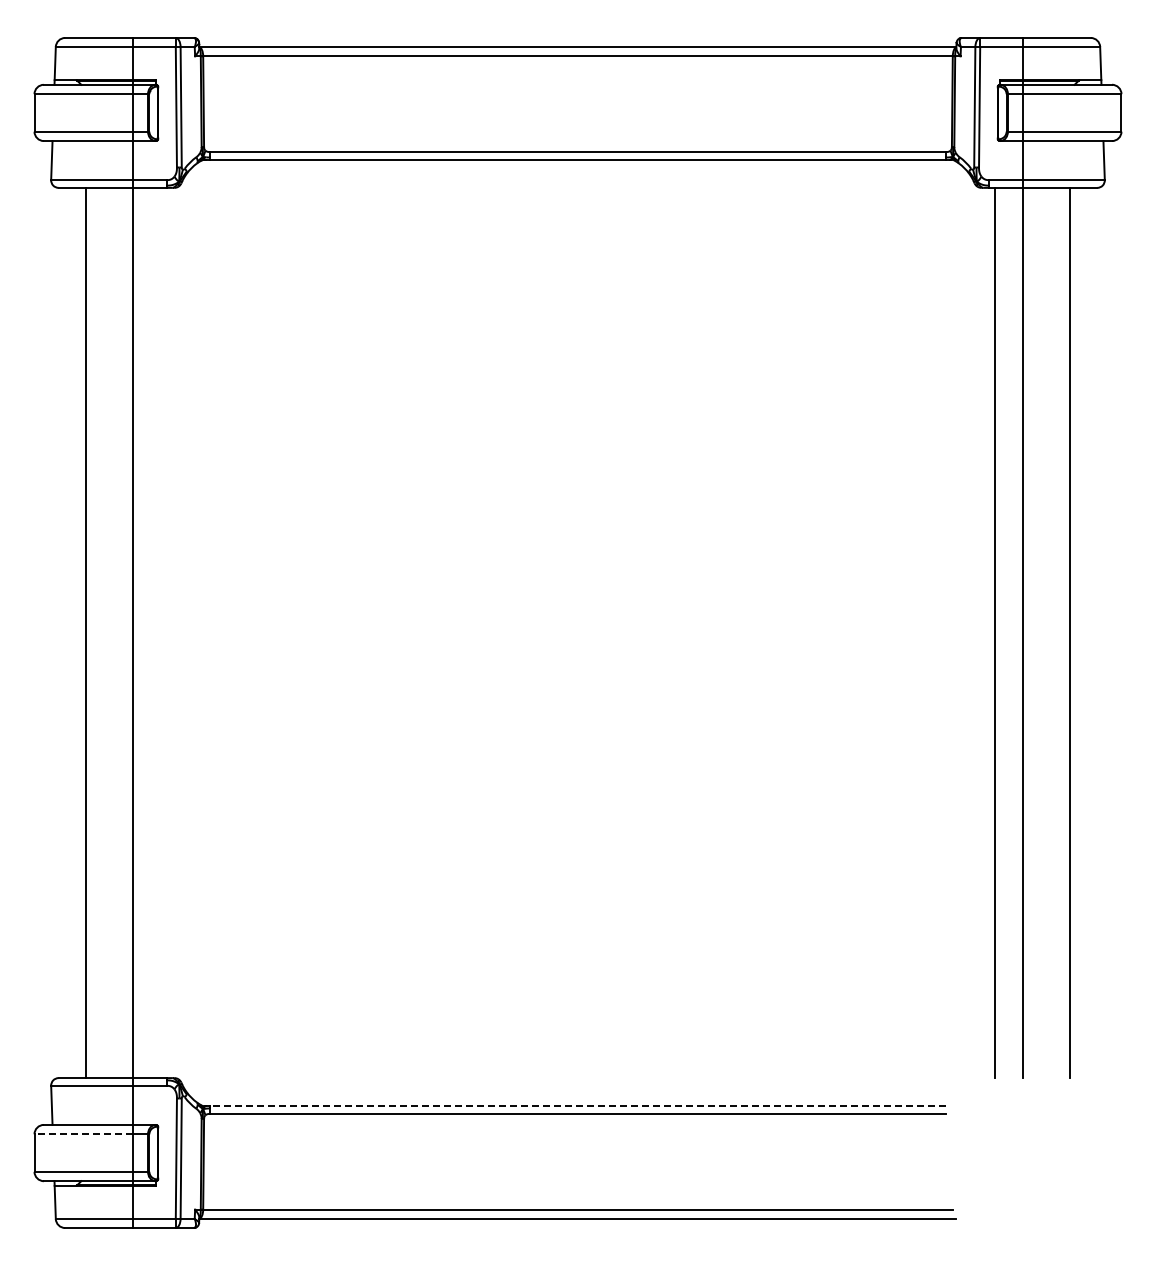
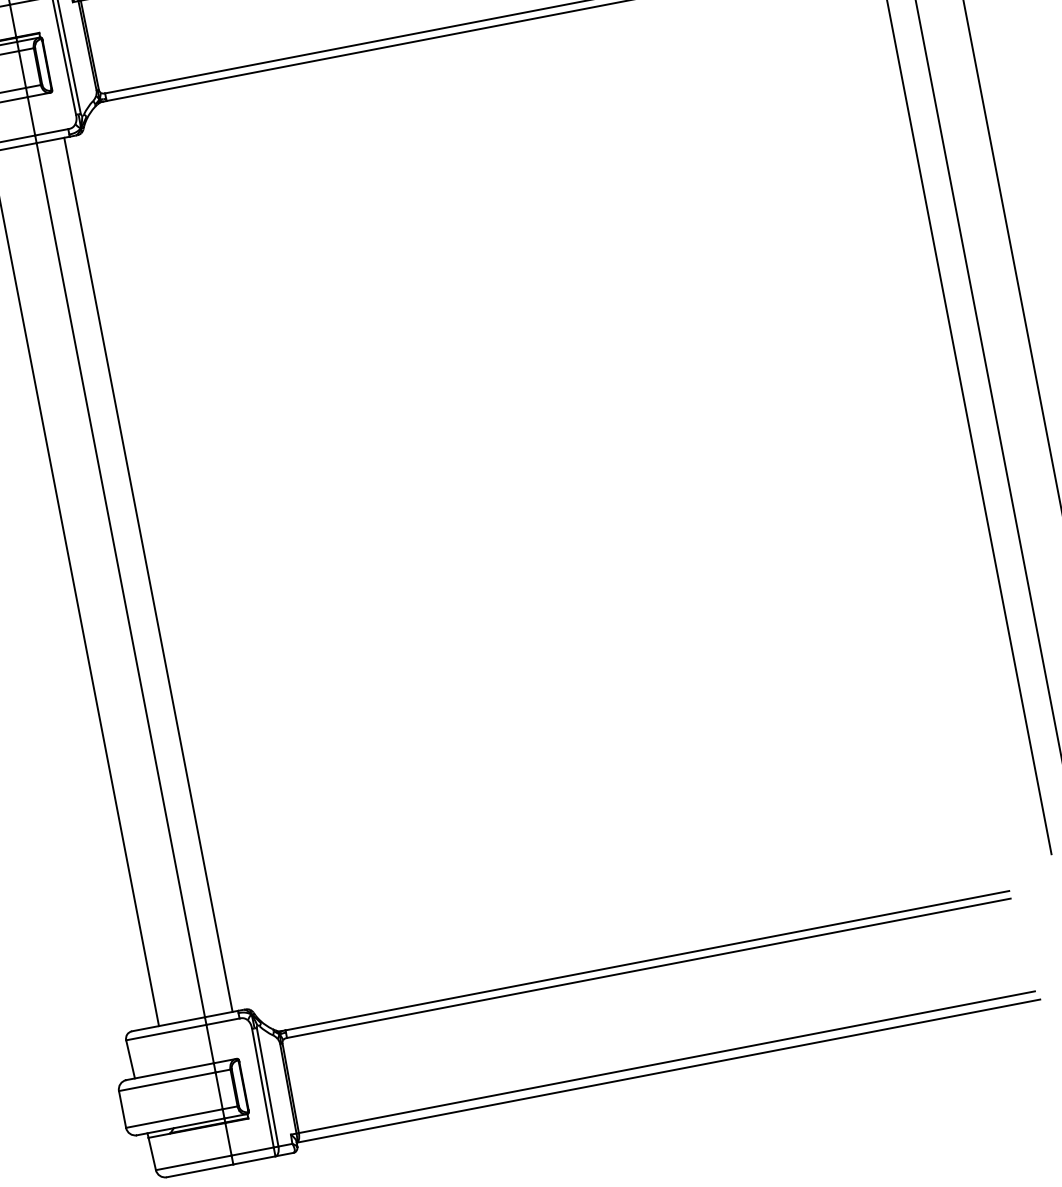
line: (161, 632) -> (148, 574), added
line: (577, 1106) -> (646, 961), dashed -> solid
line: (83, 1134) -> (167, 1081), dashed -> solid

